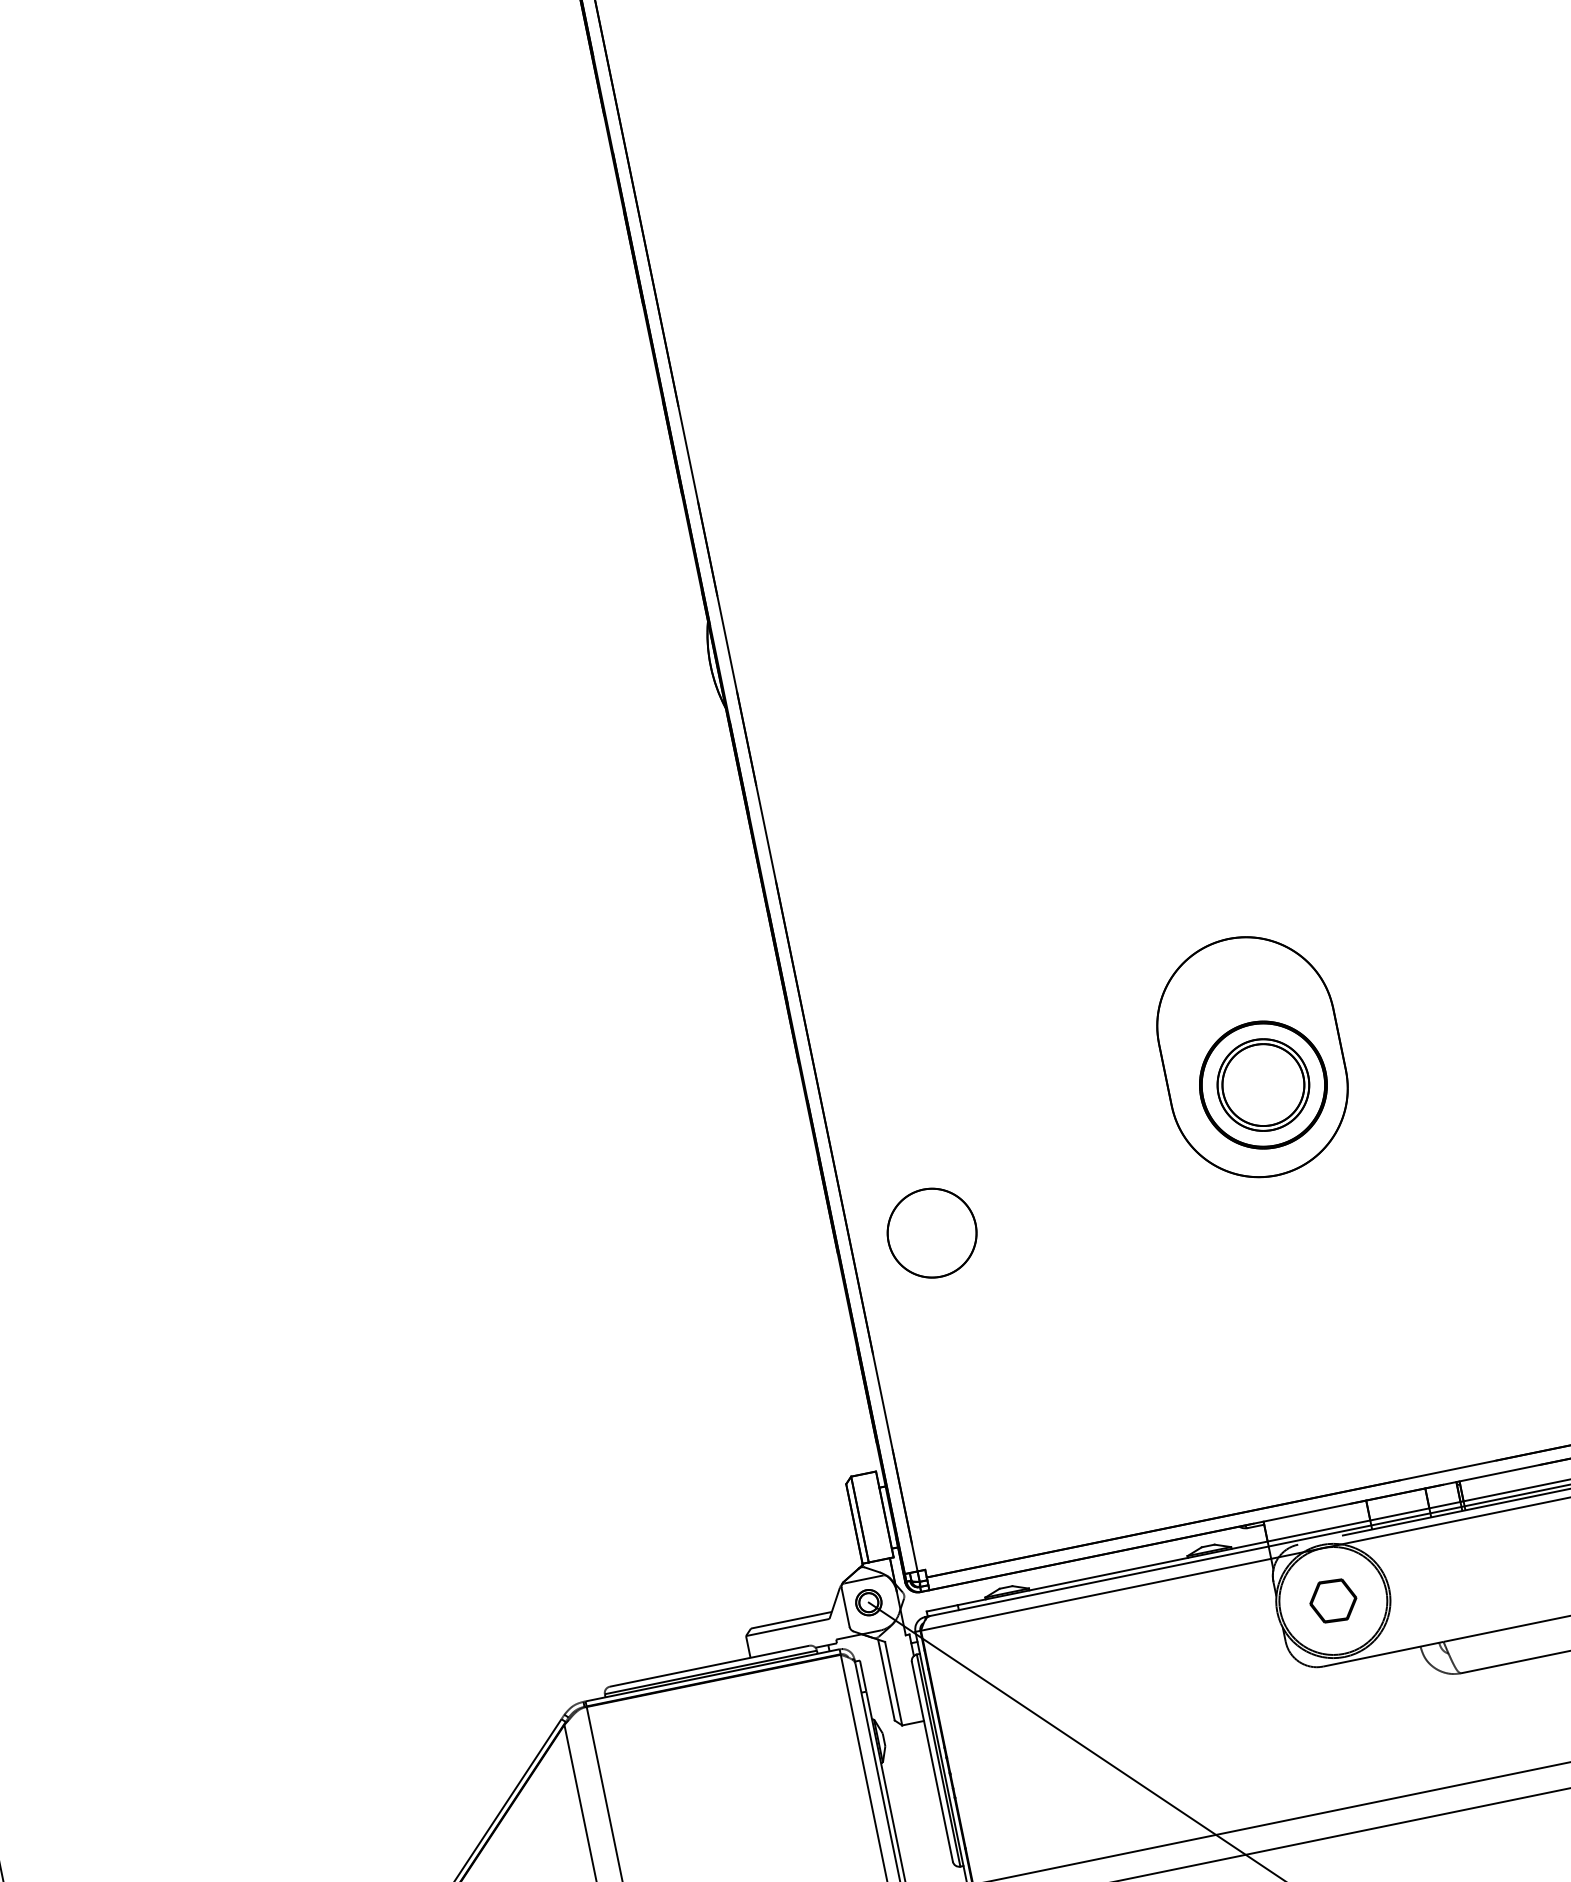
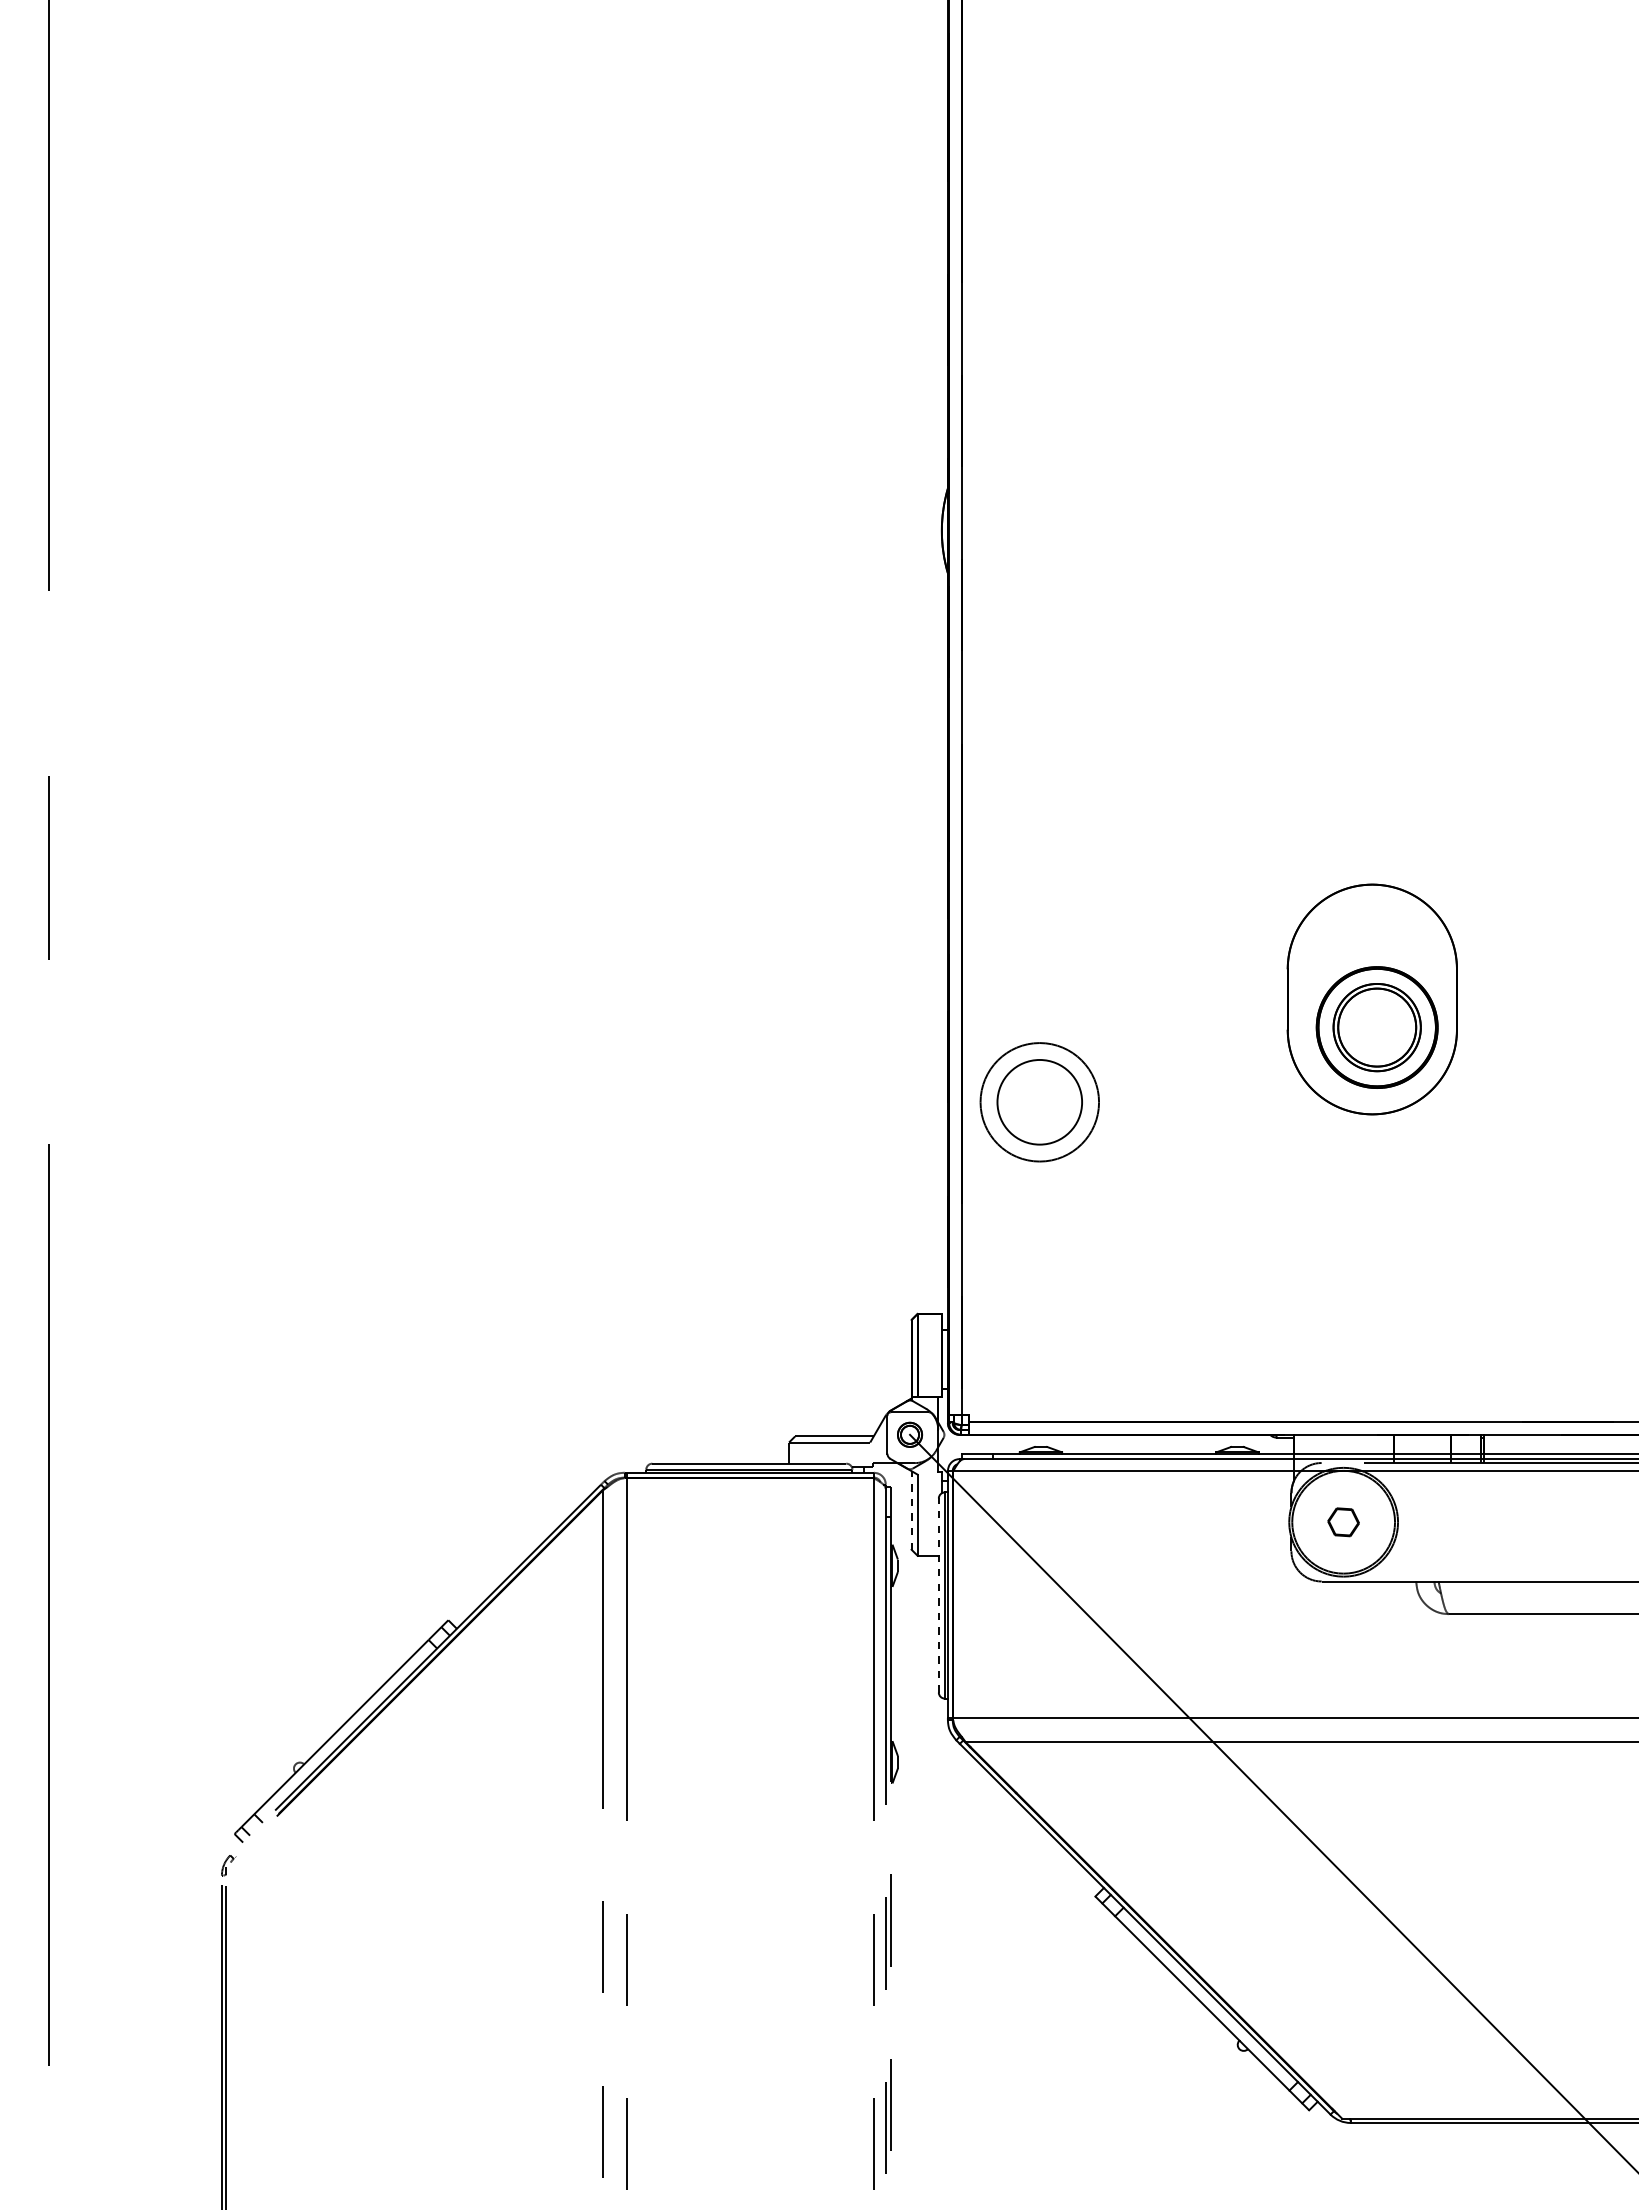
circle: (931, 1232) -> (1039, 1101), size x1.4
part: (1333, 1601) -> (1343, 1522), size x0.7
line: (886, 1679) -> (911, 1509), solid -> dashed
line: (932, 1761) -> (938, 1595), solid -> dashed

